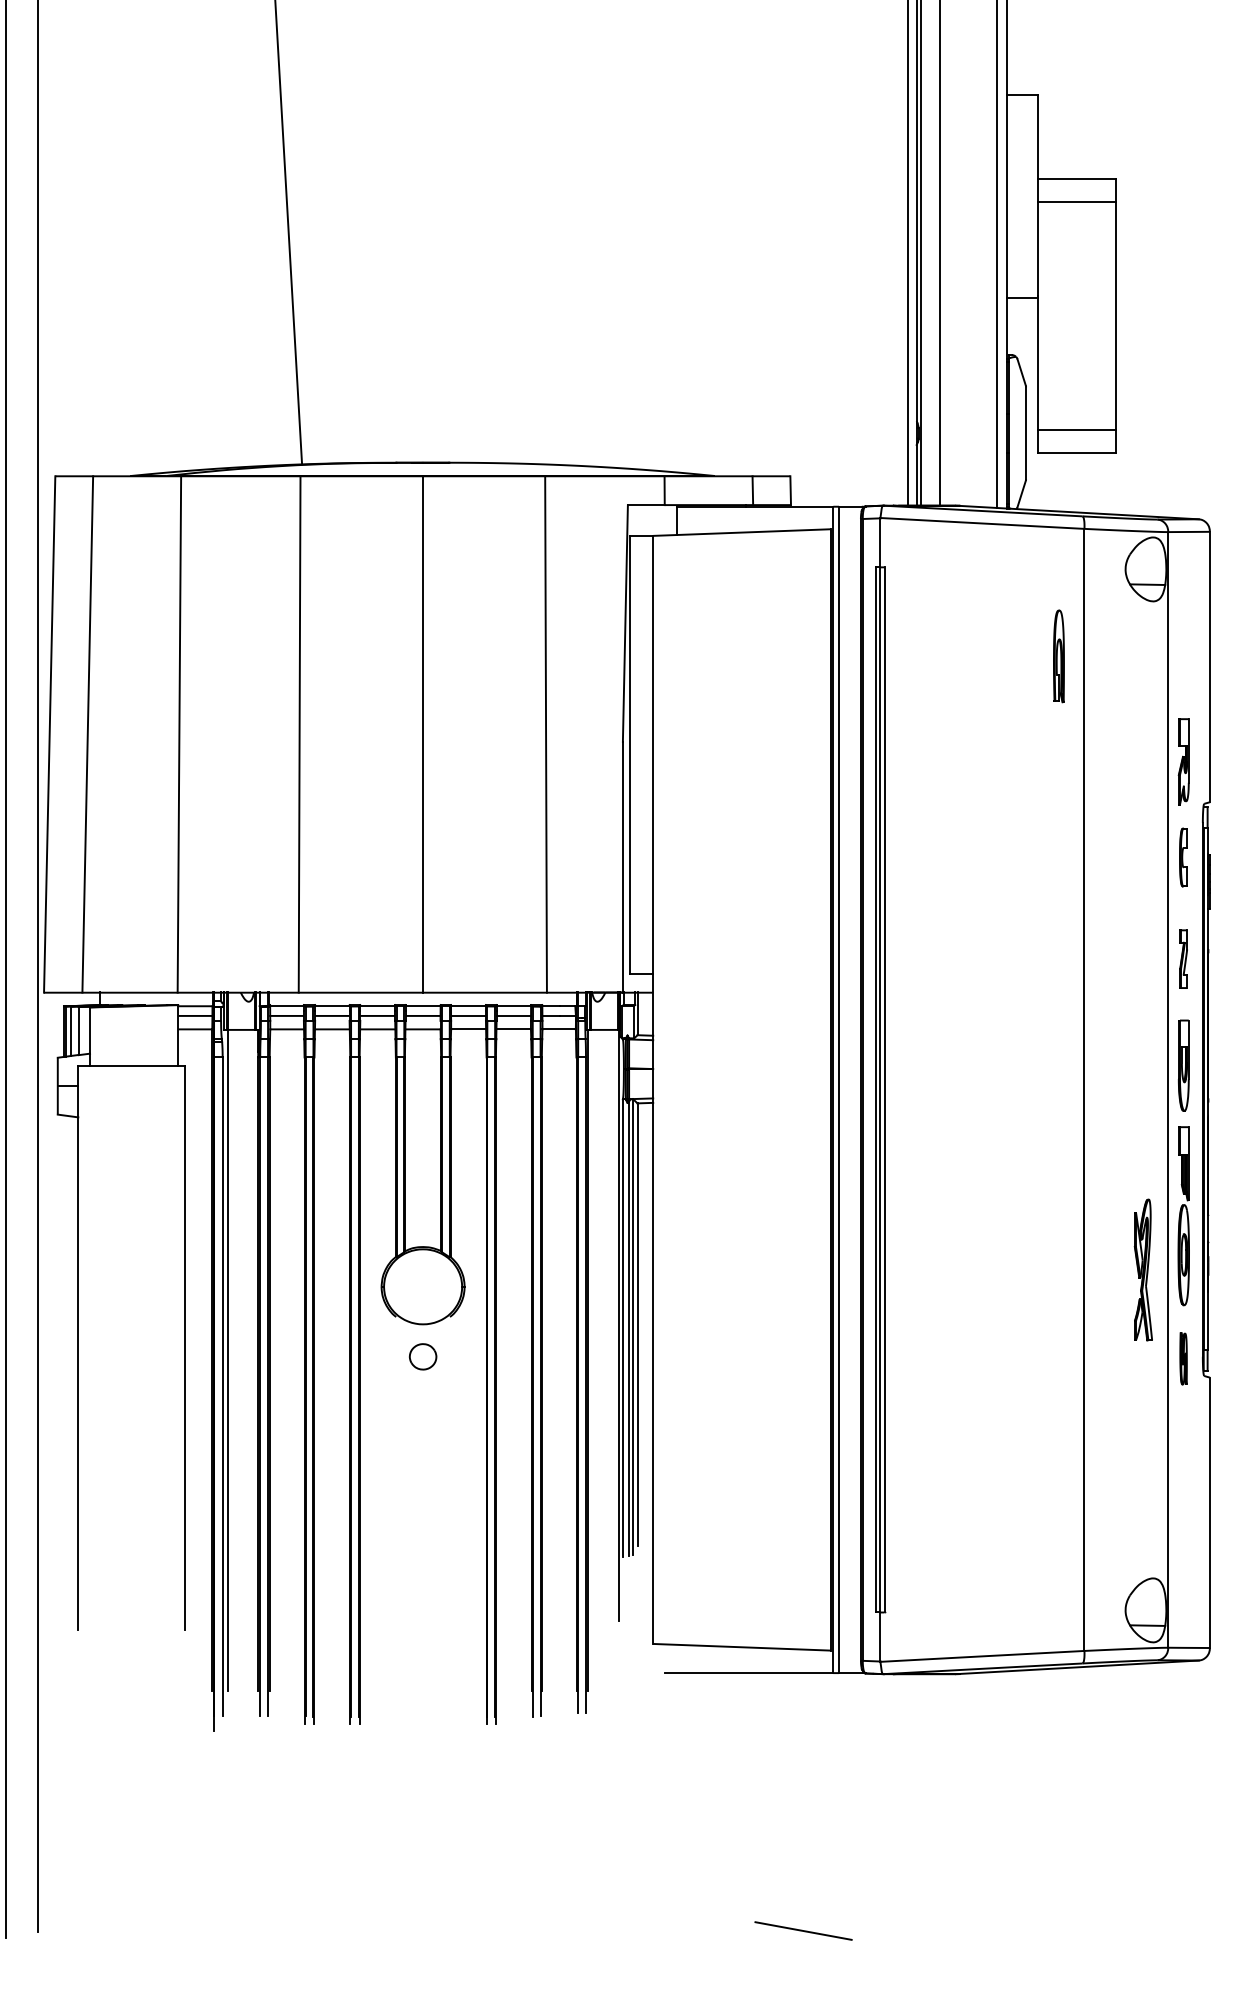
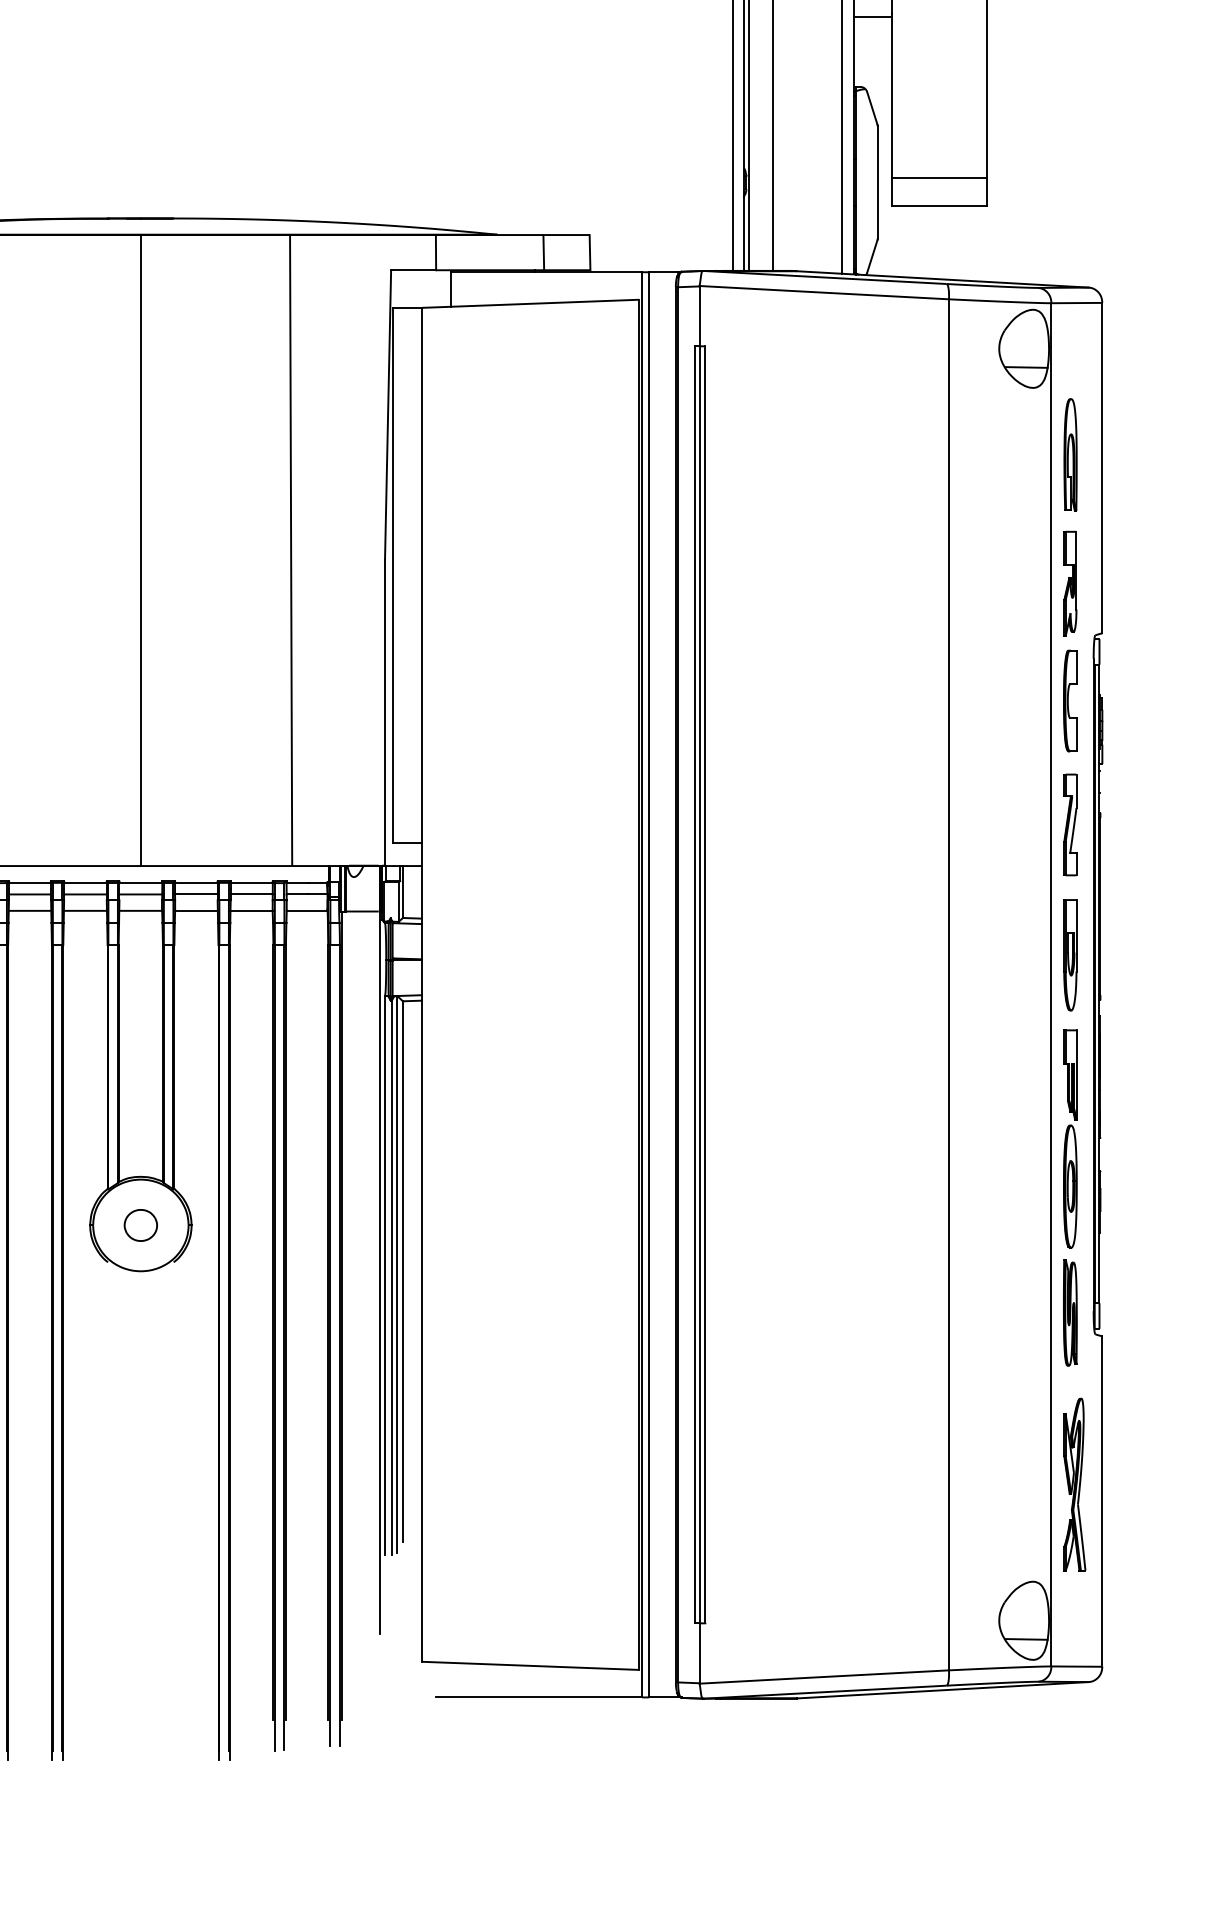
part: (1058, 656) -> (1070, 455), moved
part: (1183, 857) -> (1070, 700), size x1.43
part: (1183, 959) -> (1070, 825), size x1.43
part: (1142, 1269) -> (1073, 1484), moved
part: (423, 1356) -> (141, 1225), moved
part: (1183, 1358) -> (1070, 1313), size x1.67

